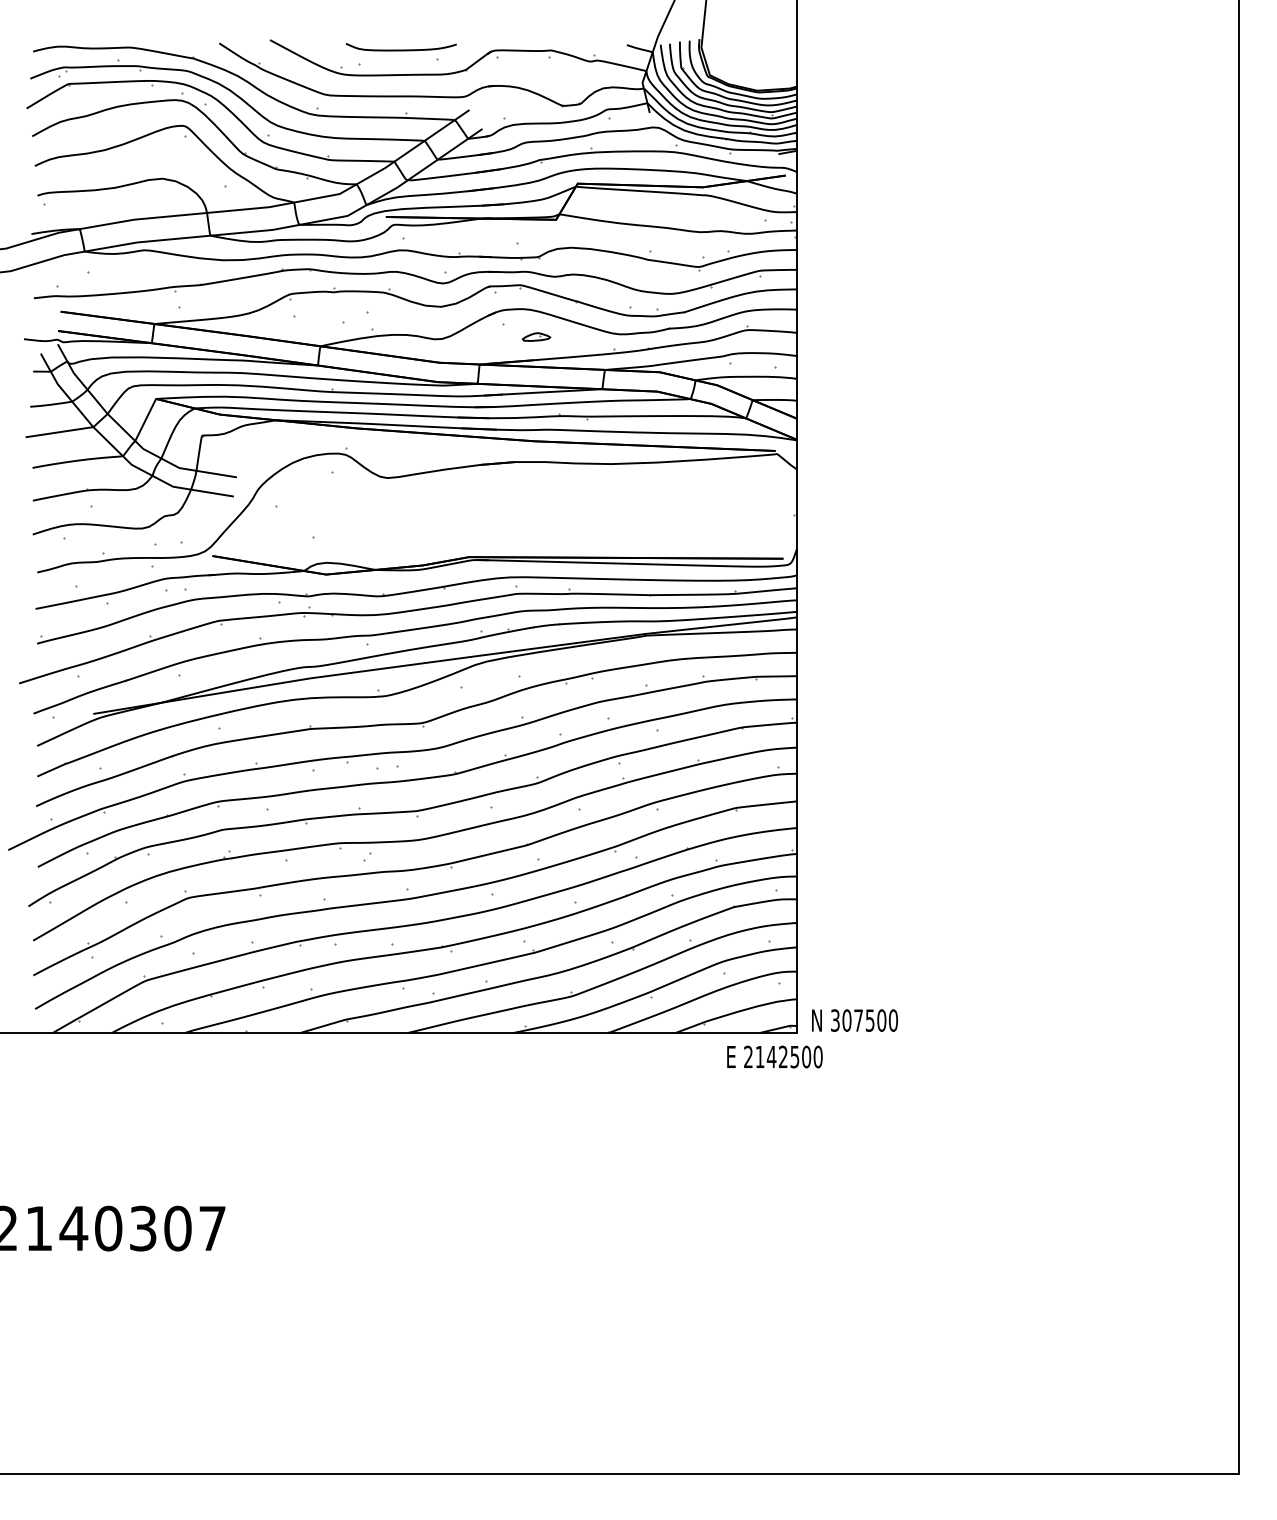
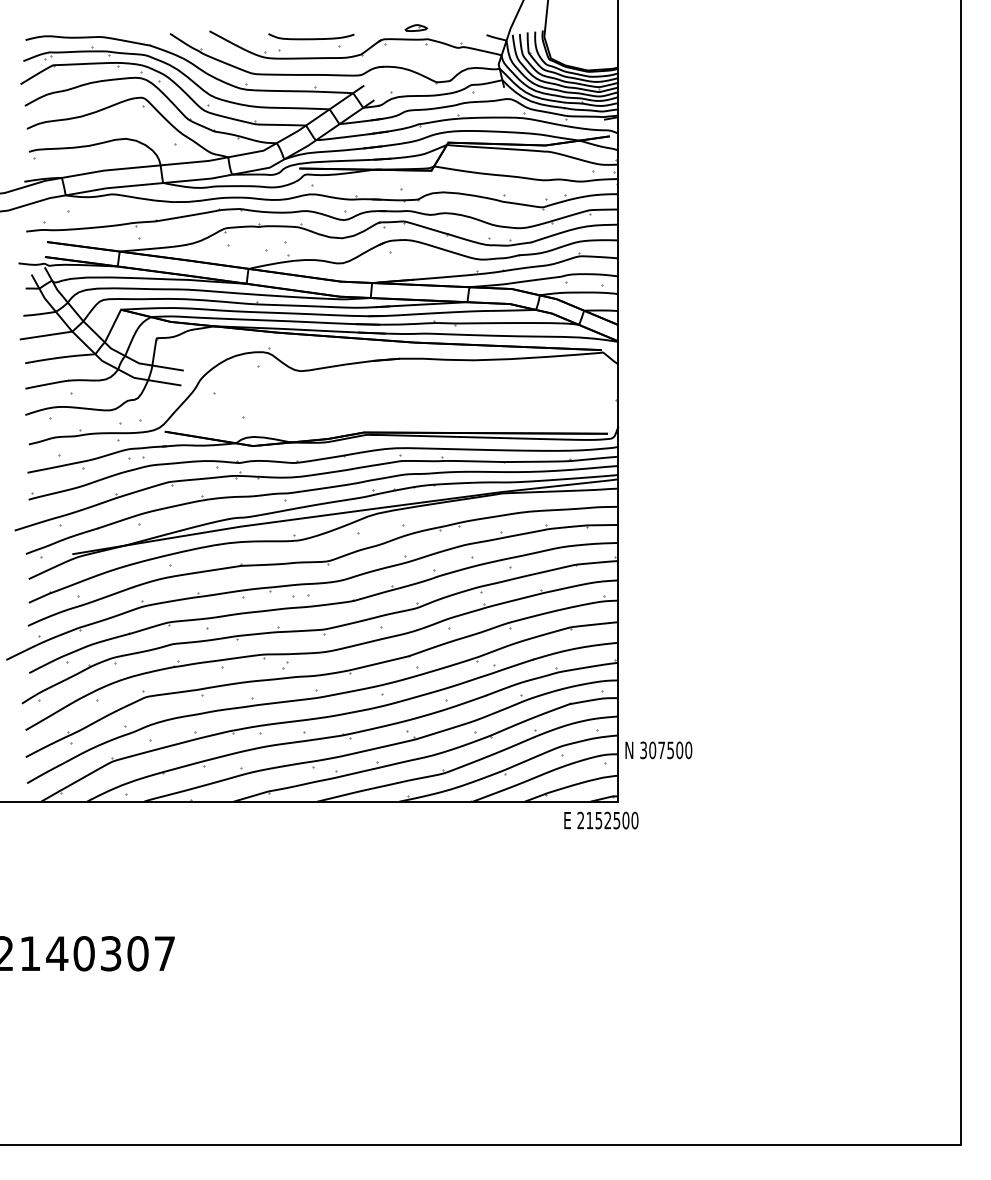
part: (536, 336) -> (416, 27), moved
text: (854, 1020) -> (658, 750), moved
text: (771, 1057) -> (598, 820), 2142500 -> 2152500

